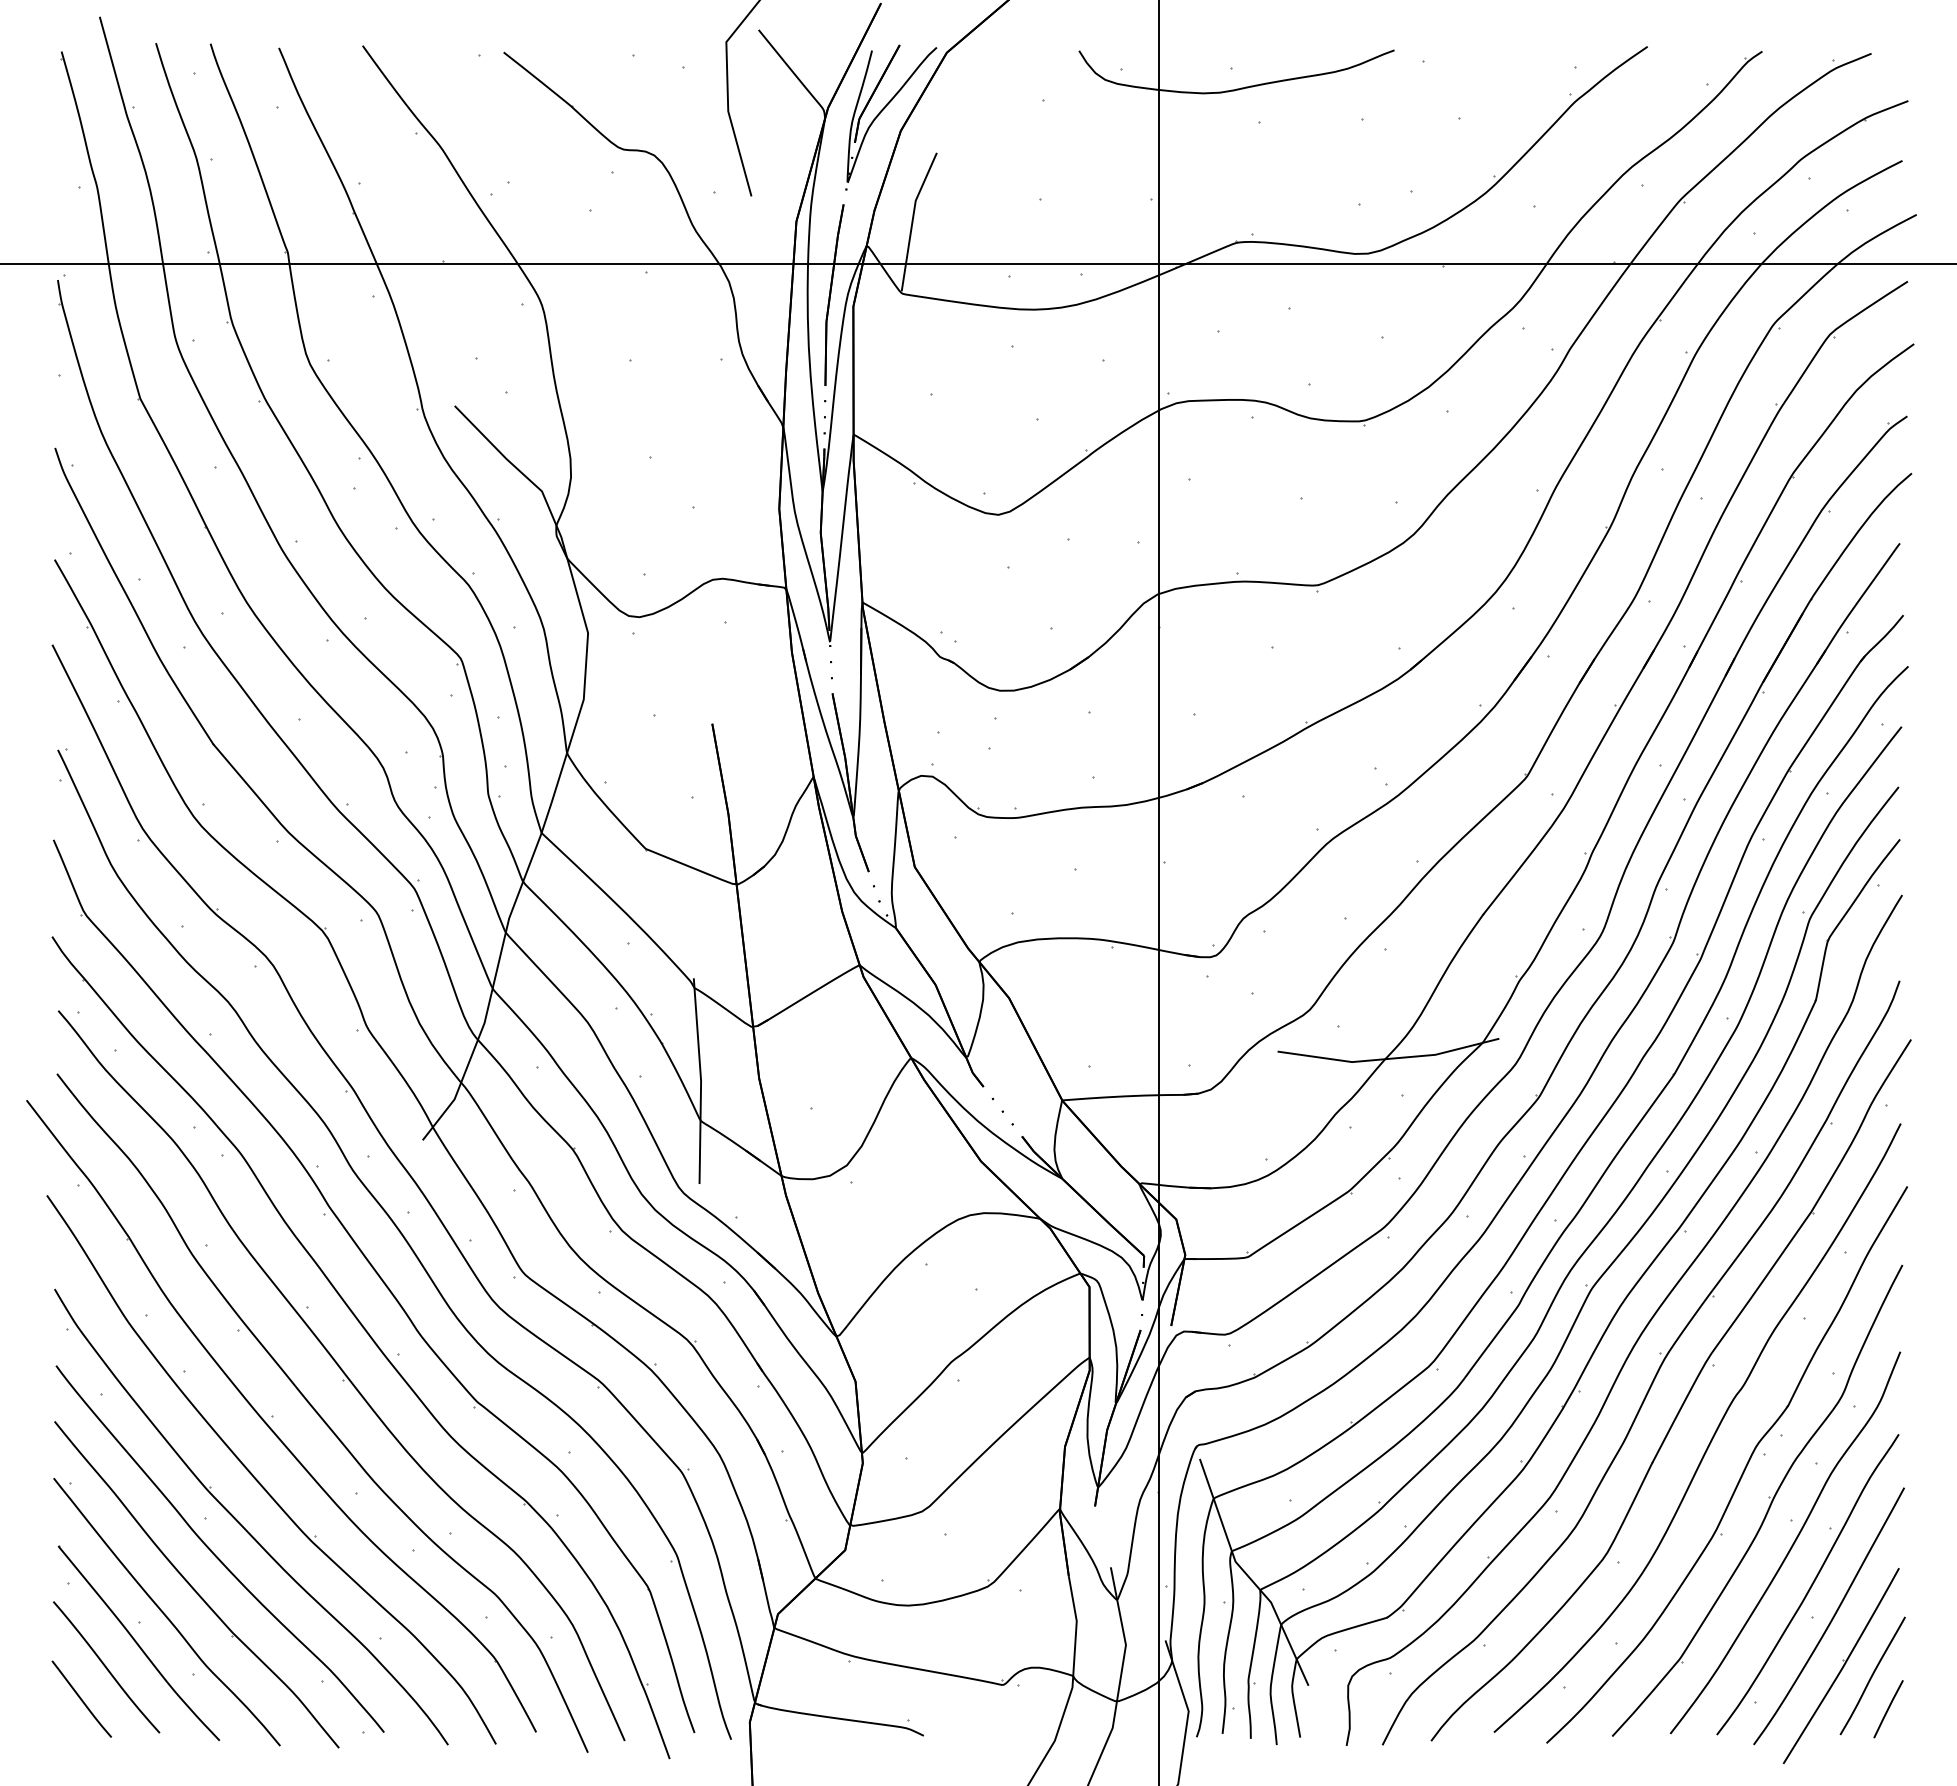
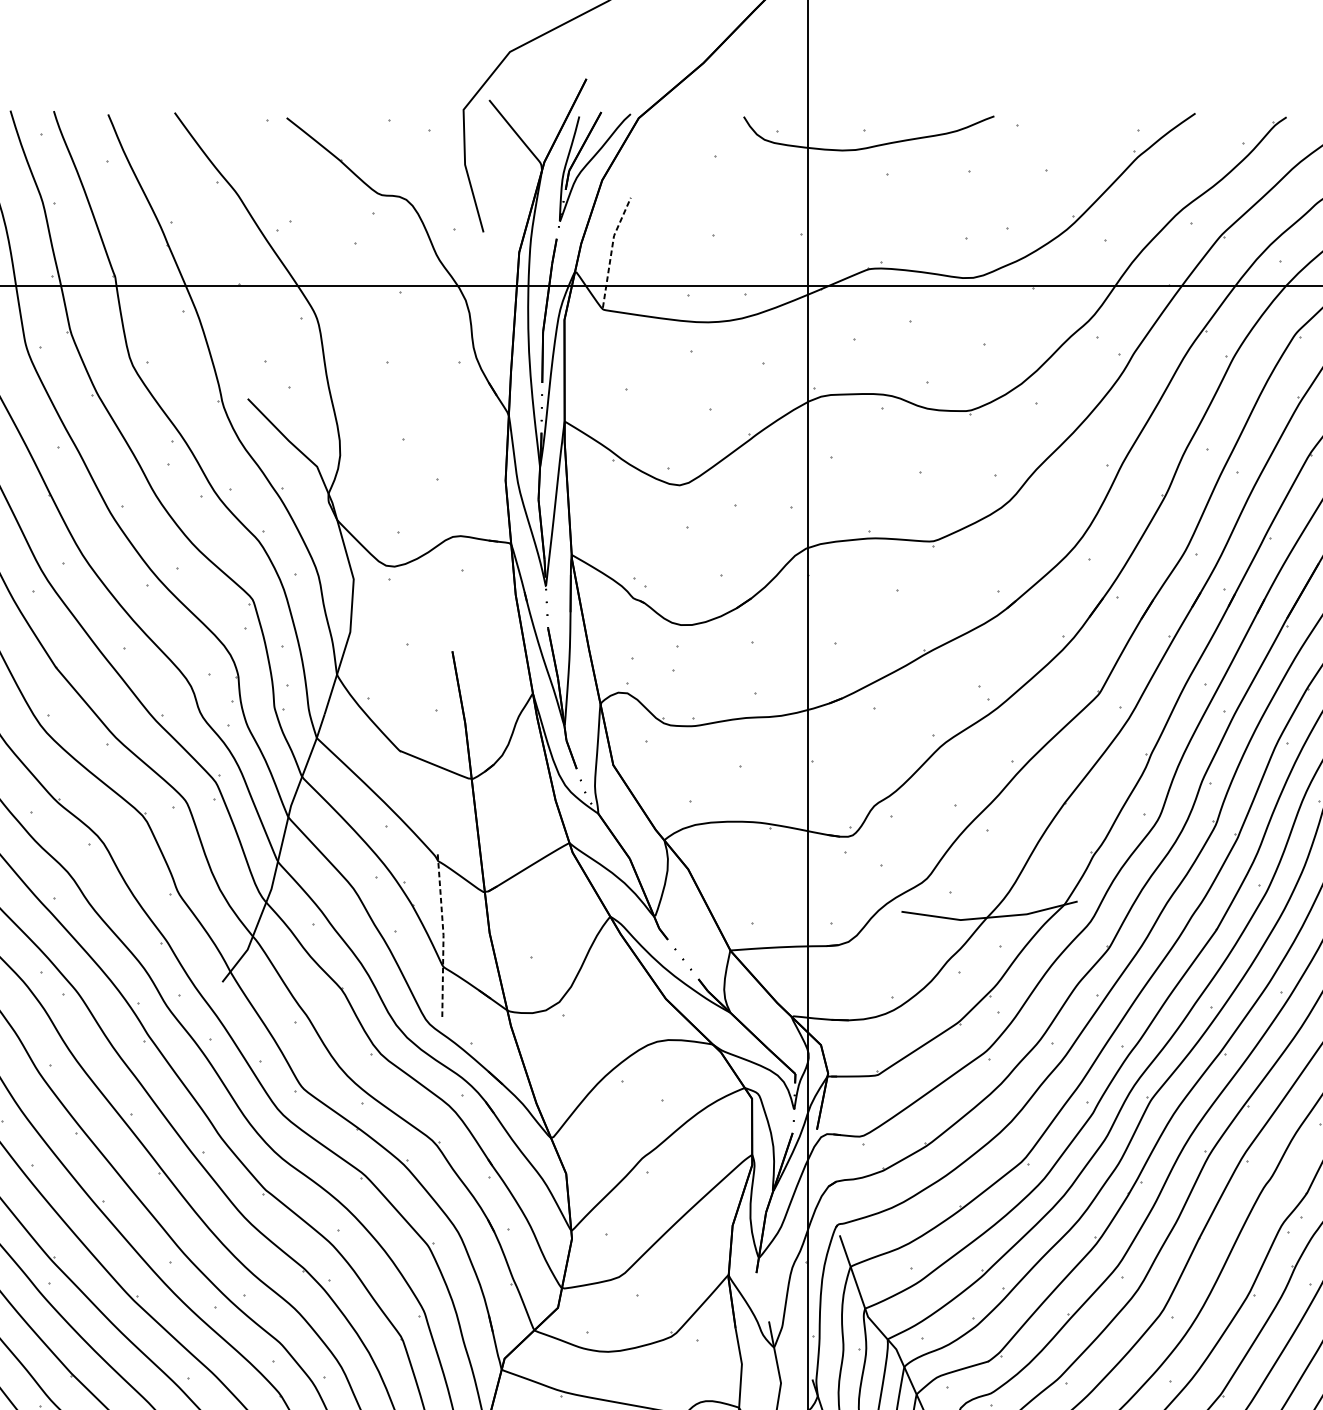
line: (912, 219) -> (611, 250), solid -> dashed
line: (701, 1081) -> (443, 935), solid -> dashed

